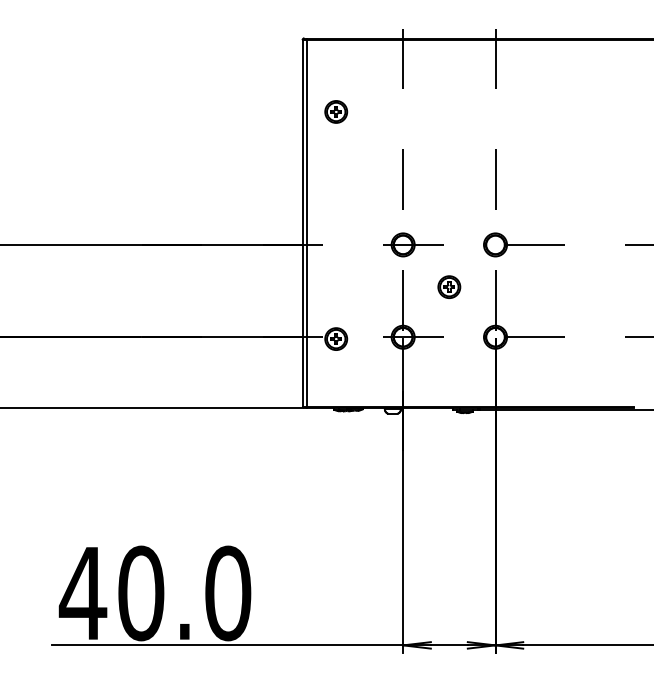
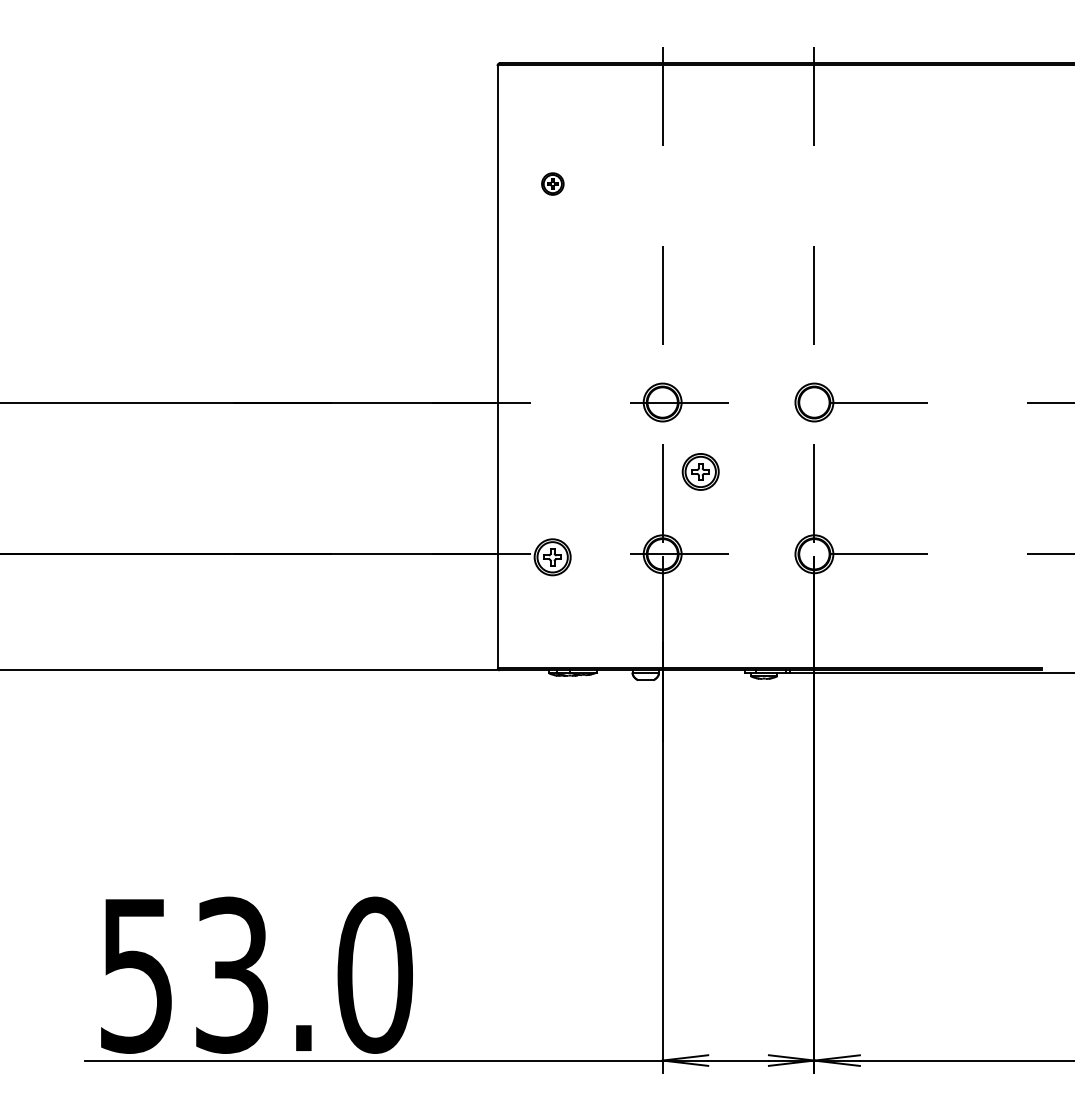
part: (336, 111) -> (553, 183), size x0.6
line: (307, 222) -> (505, 365), removed
part: (449, 286) -> (700, 470), moved
text: (111, 593) -> (183, 975), 40.0 -> 53.0

